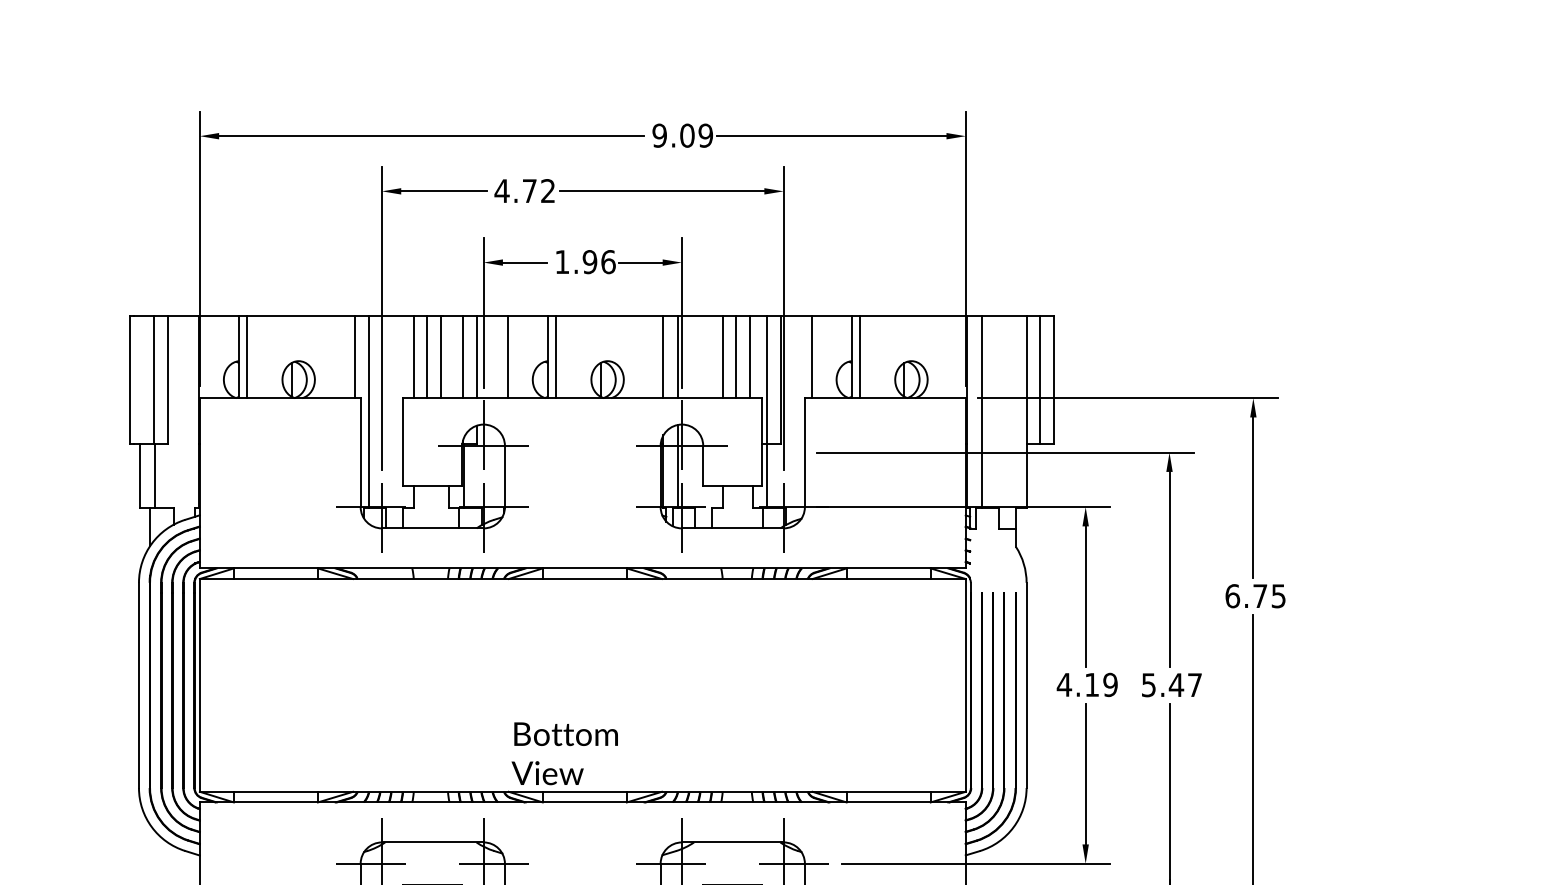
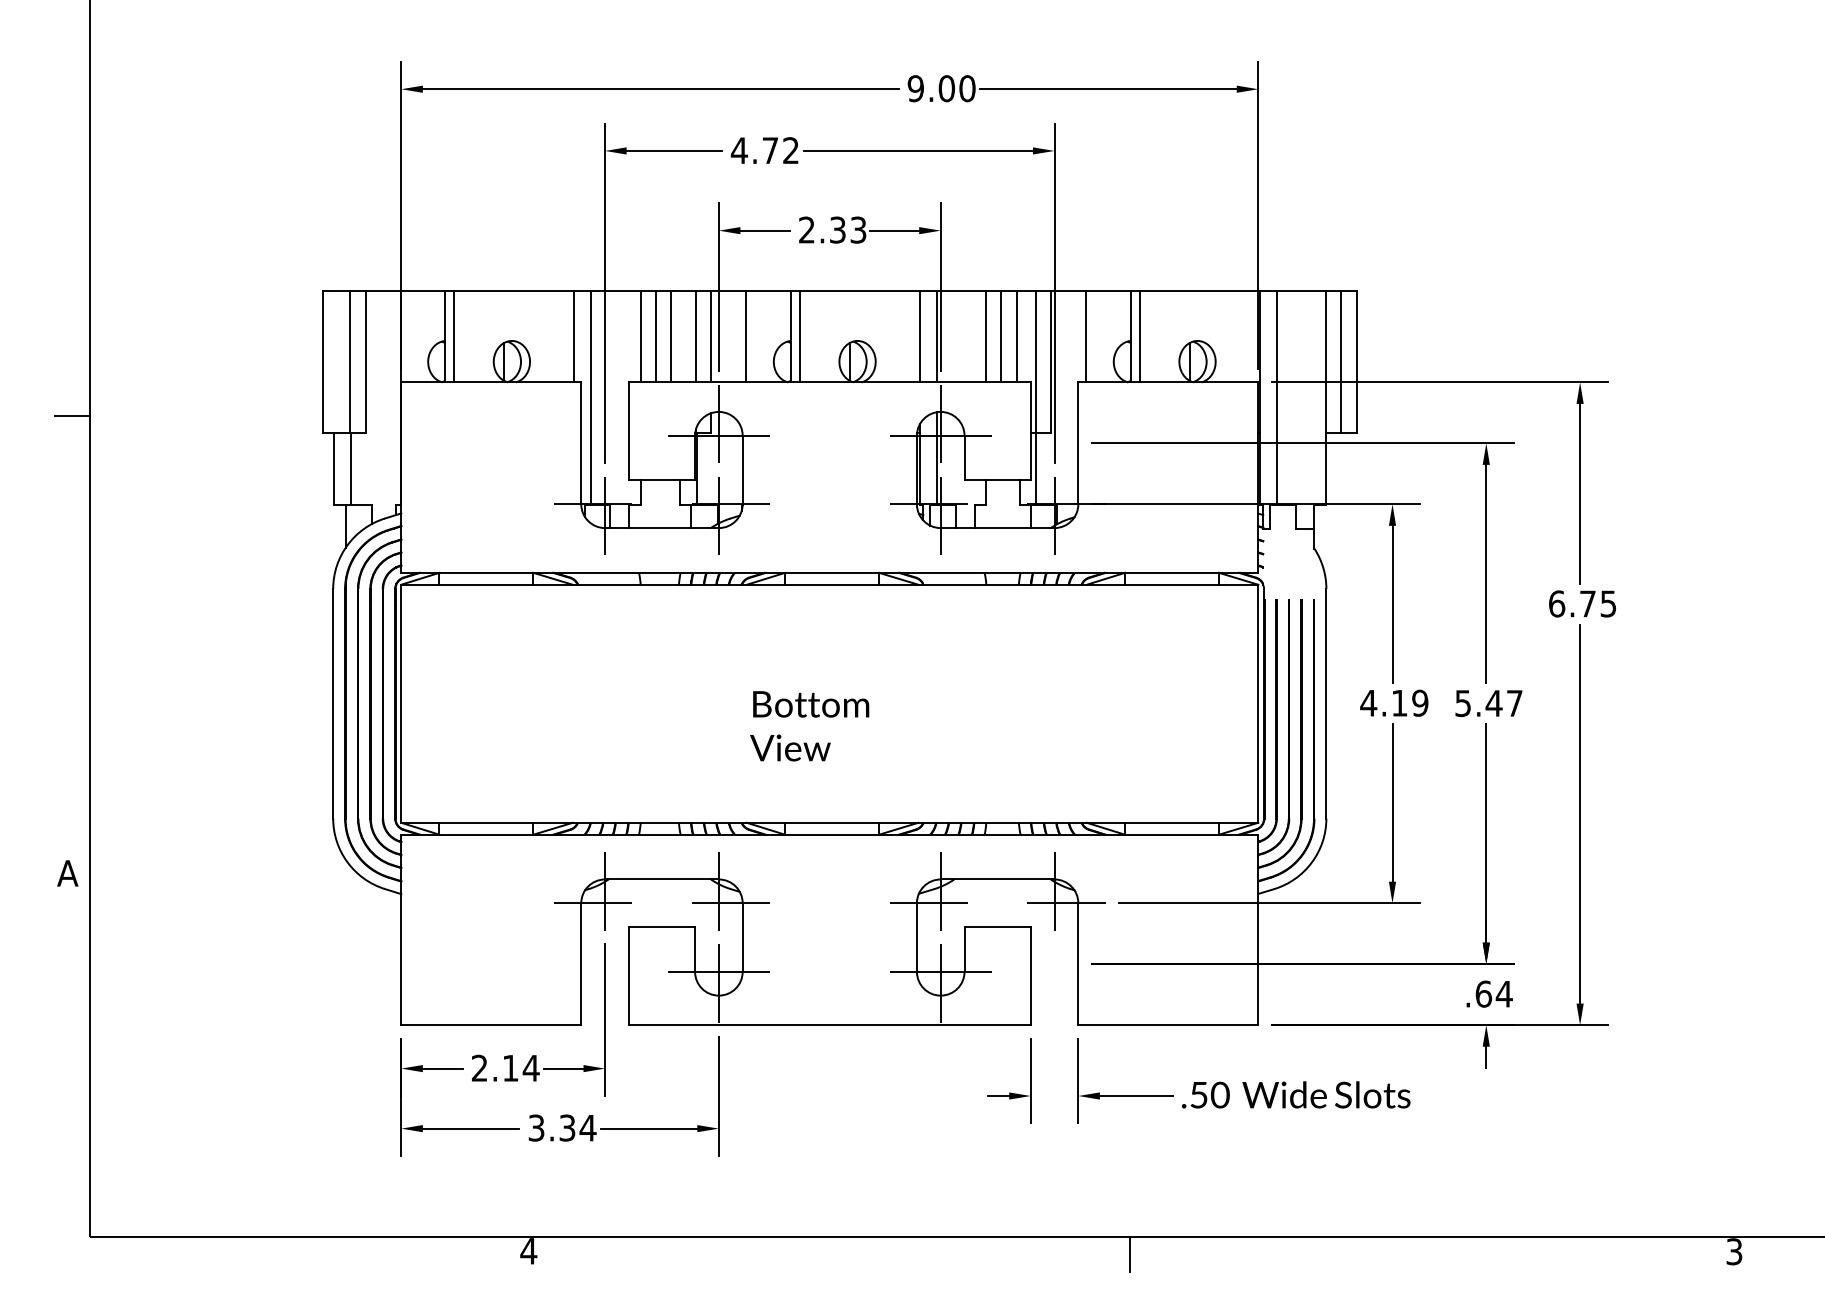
text: (705, 135) -> (967, 88), 9.09 -> 9.00
text: (585, 261) -> (832, 229), 1.96 -> 2.33
text: (564, 753) -> (809, 726), moved

